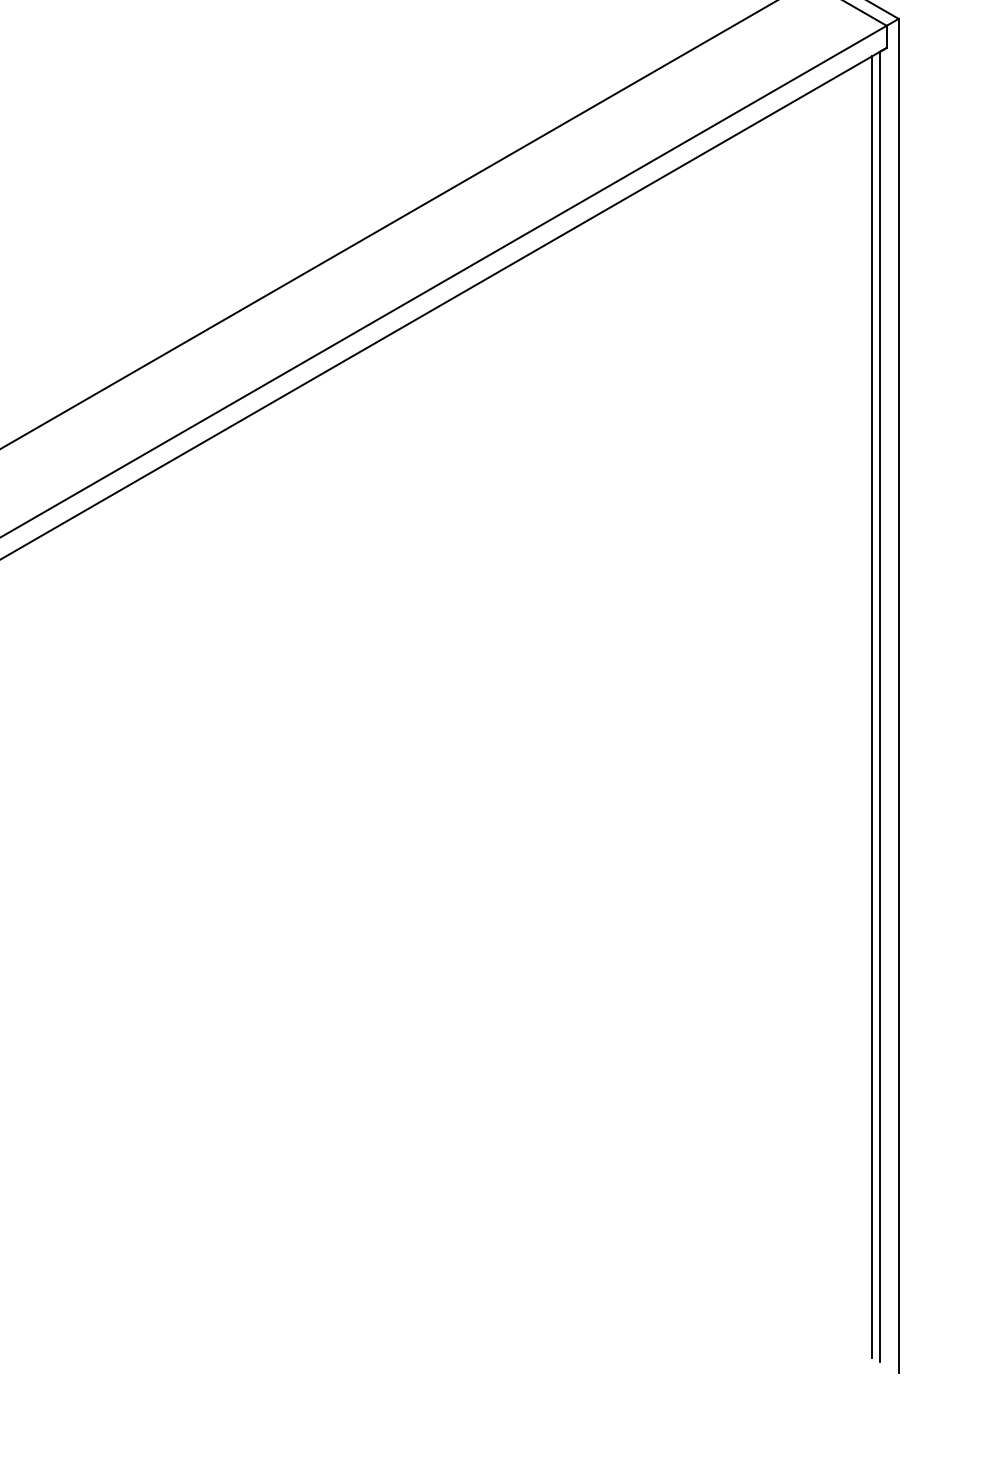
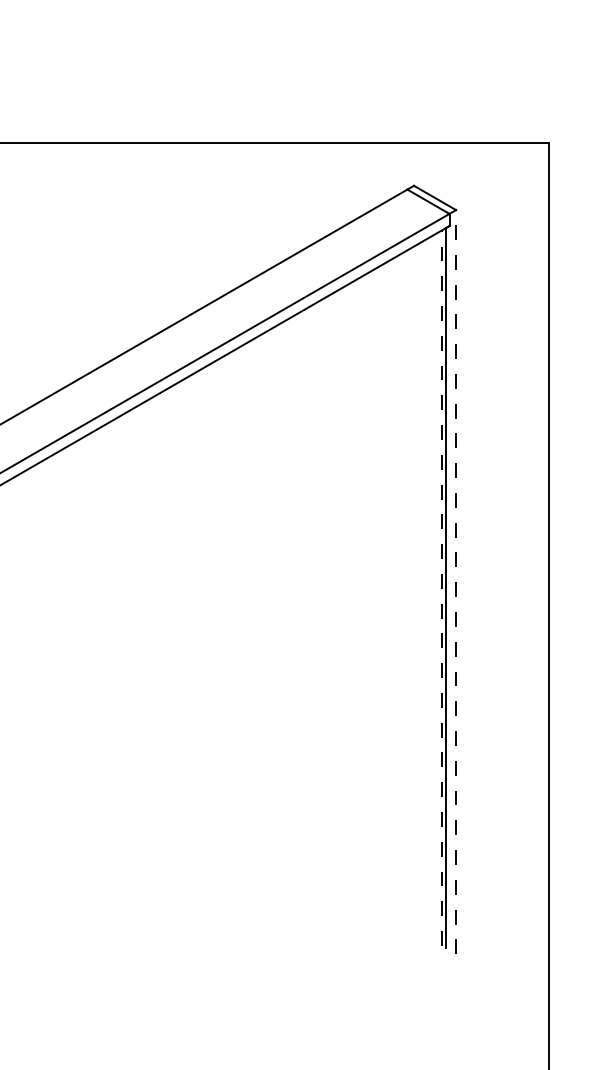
line: (899, 694) -> (456, 581), solid -> dashed
line: (872, 707) -> (441, 588), solid -> dashed

